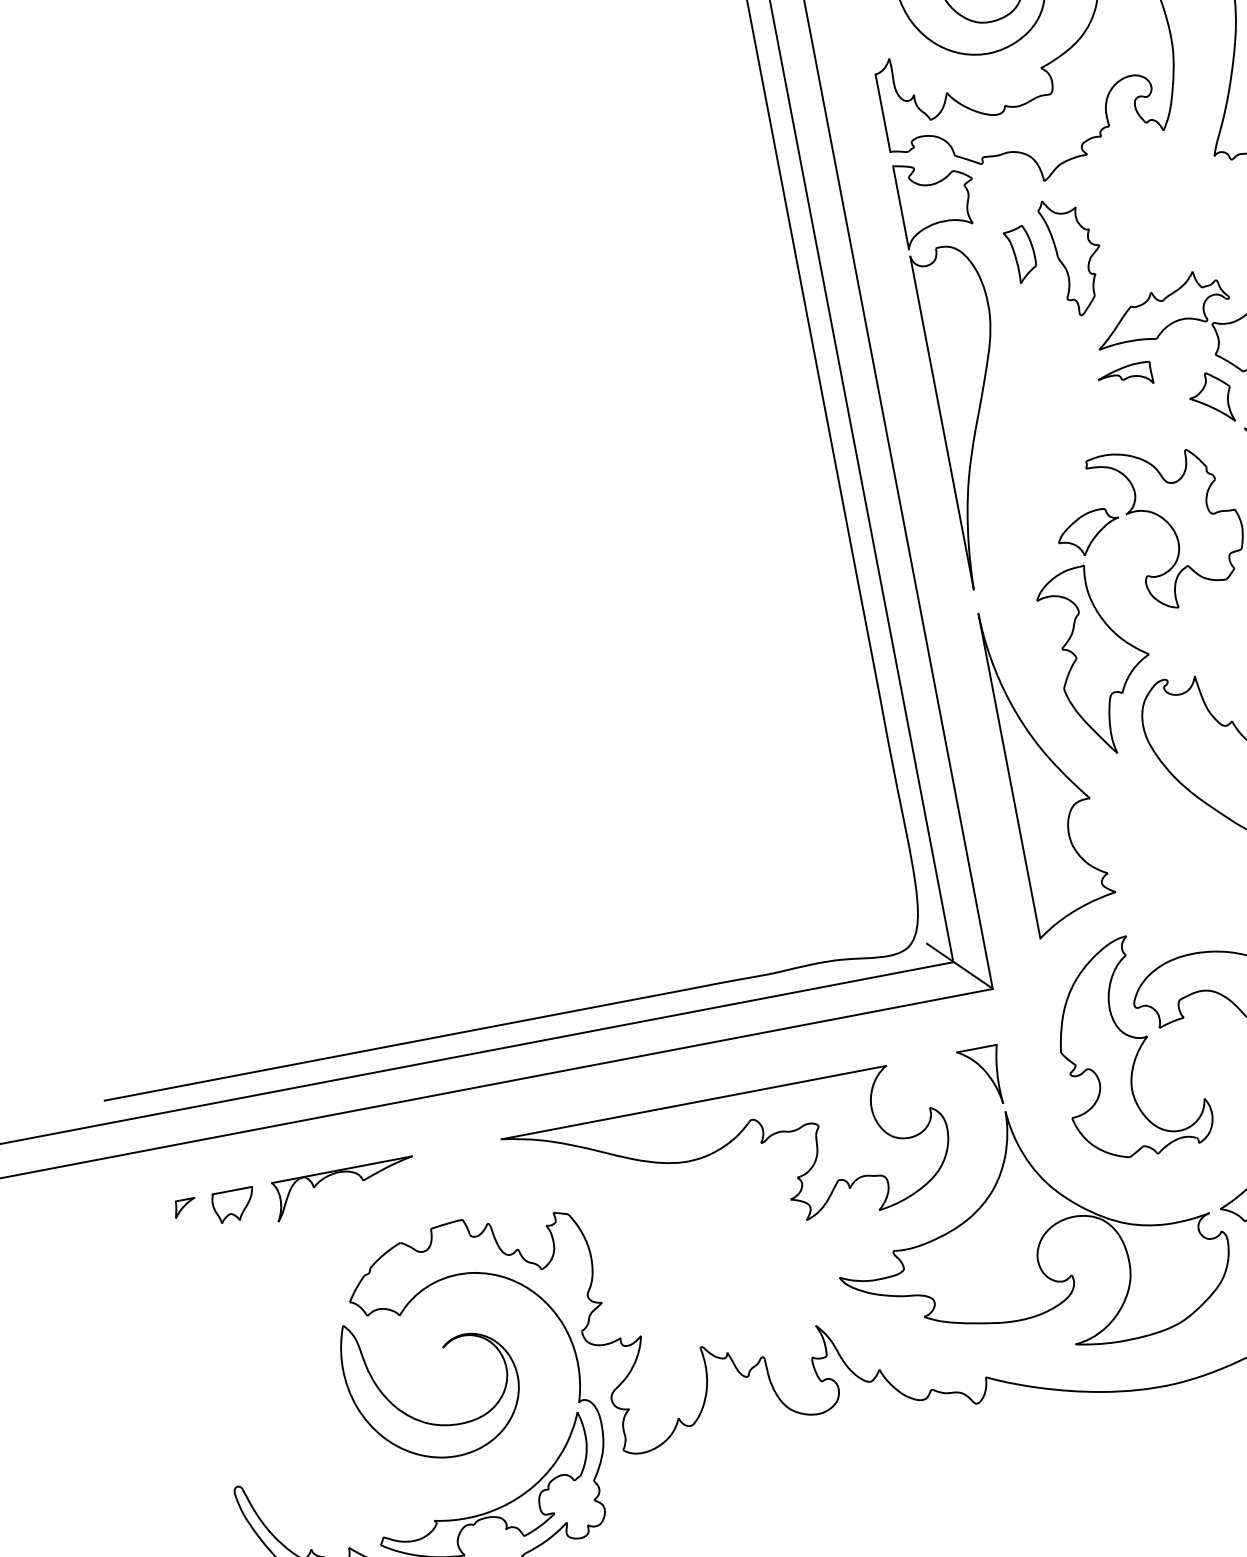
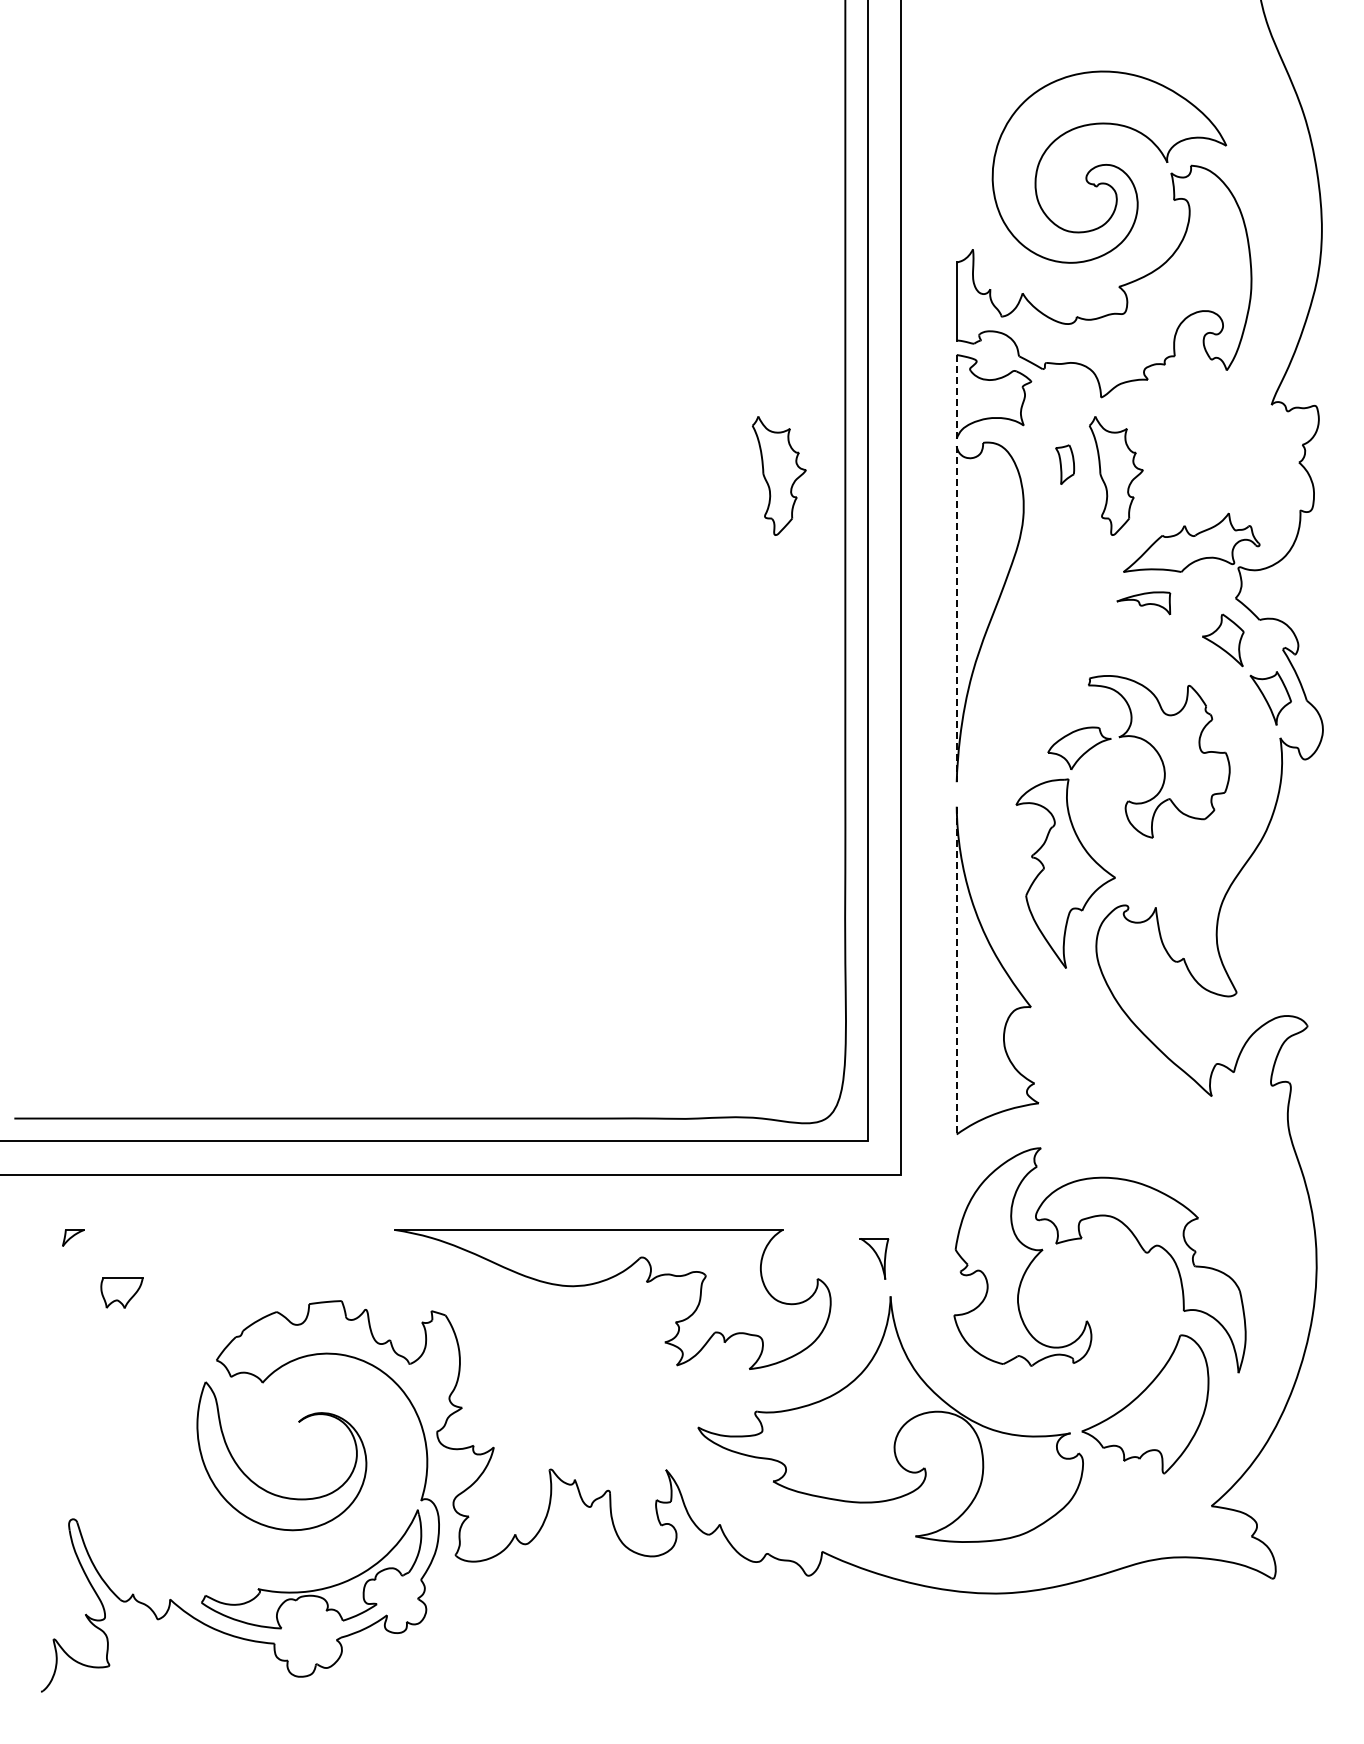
line: (900, 207) -> (956, 396), solid -> dashed
part: (1020, 254) -> (1064, 464), size x0.7
part: (740, 319) -> (779, 475), added
line: (941, 423) -> (956, 614), solid -> dashed
line: (1009, 776) -> (956, 970), solid -> dashed
line: (960, 966) -> (873, 1146), removed
part: (982, 1076) -> (874, 1258), size x0.7
part: (344, 1172) -> (235, 1233), removed
part: (233, 1205) -> (121, 1292), moved

